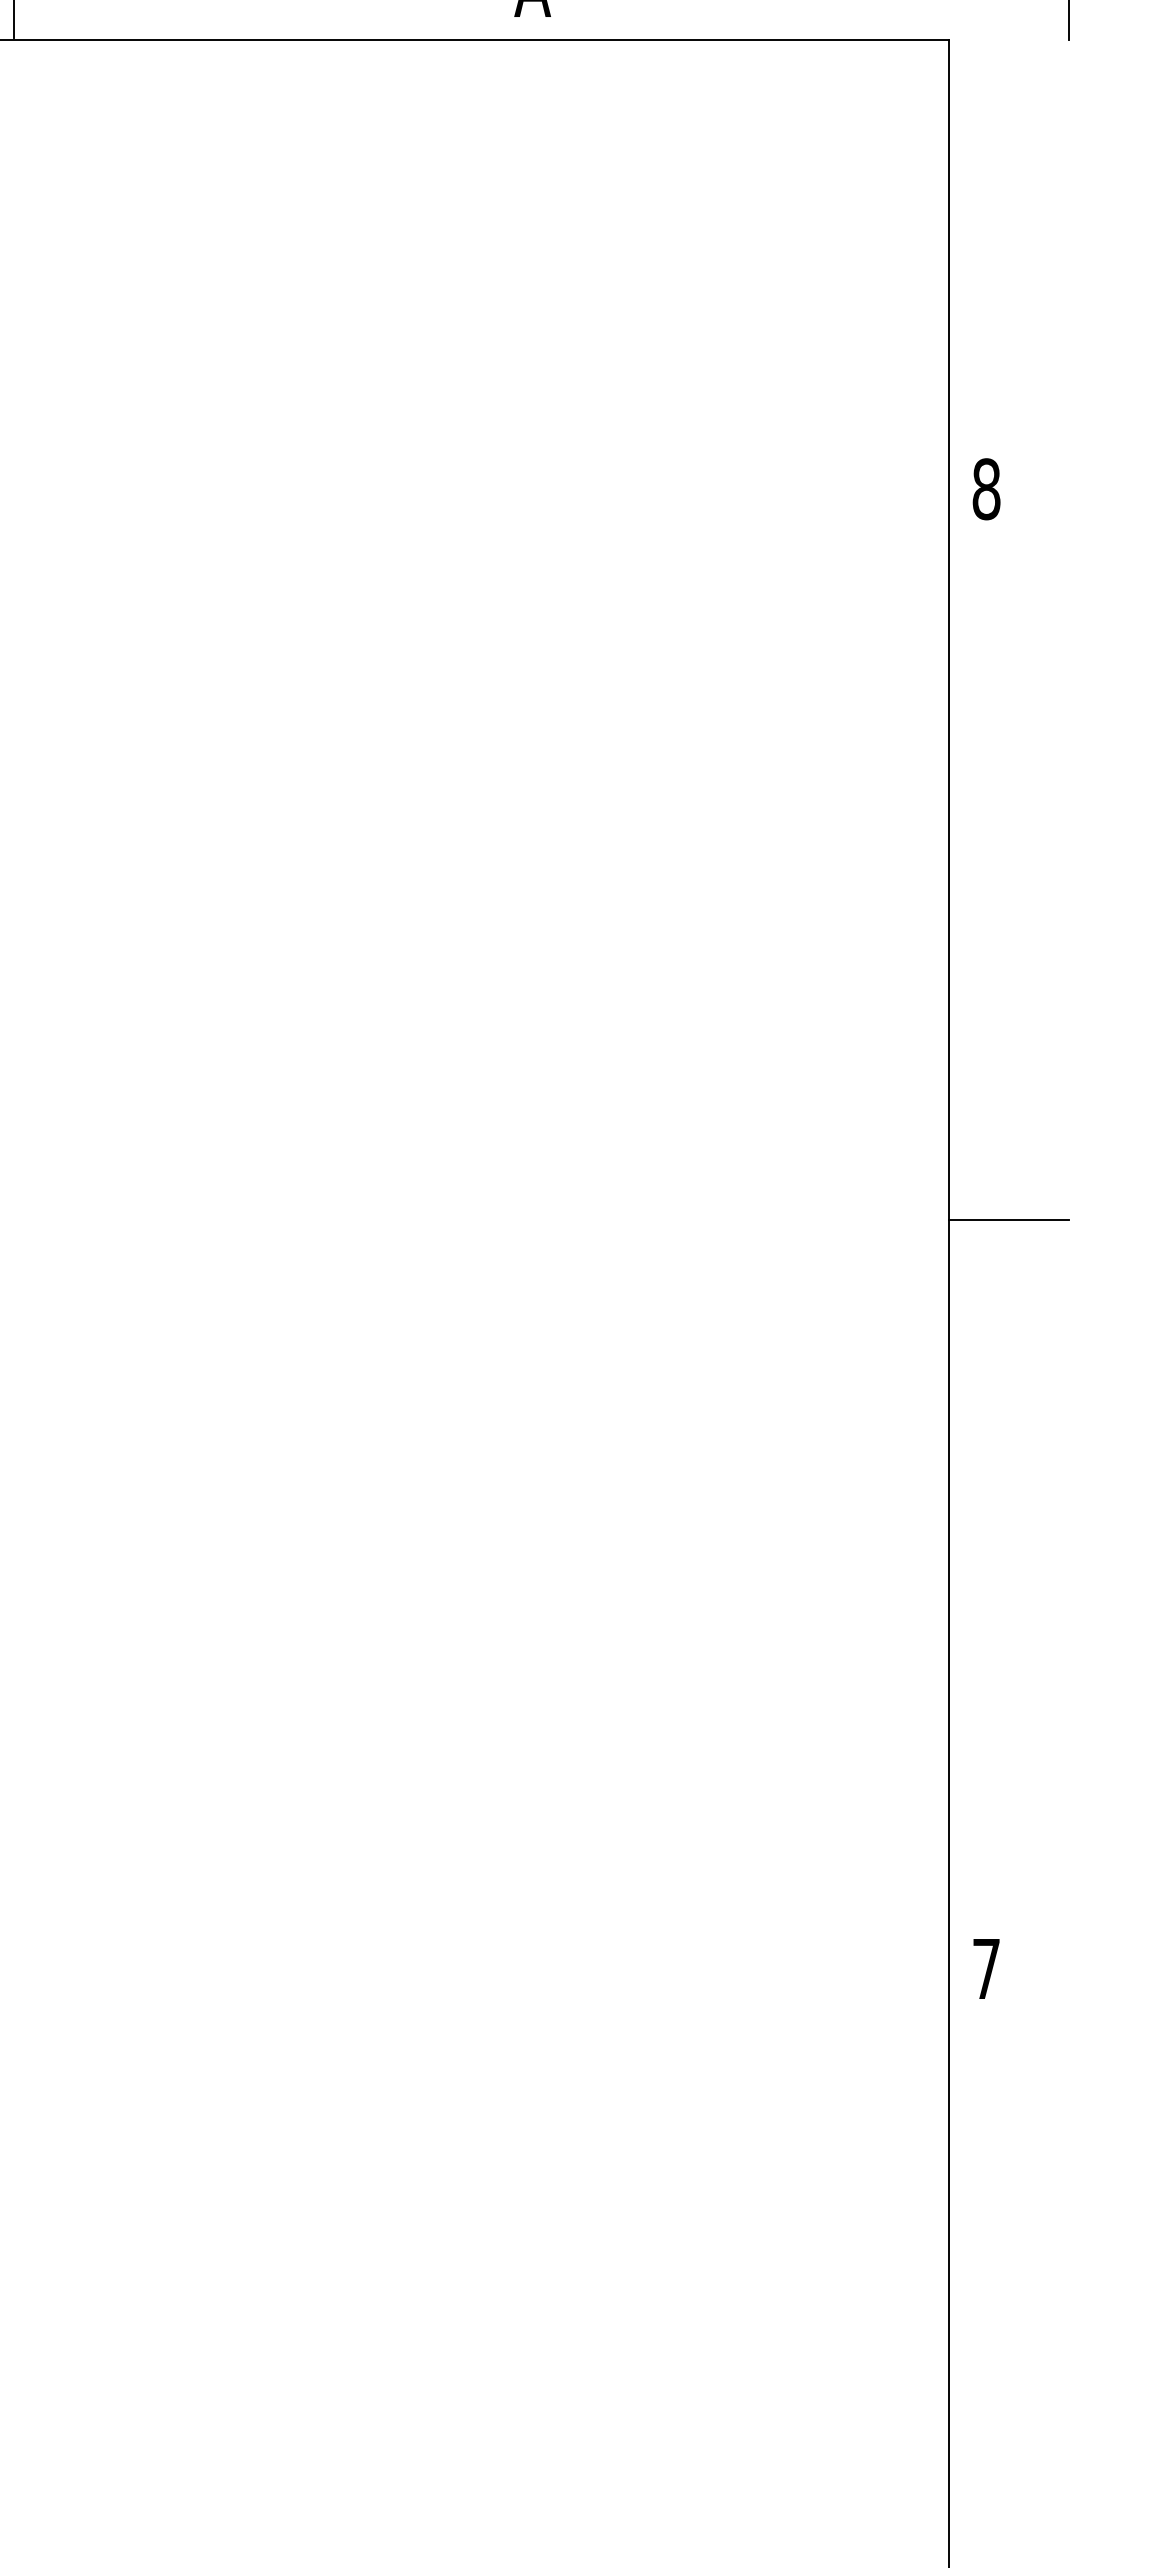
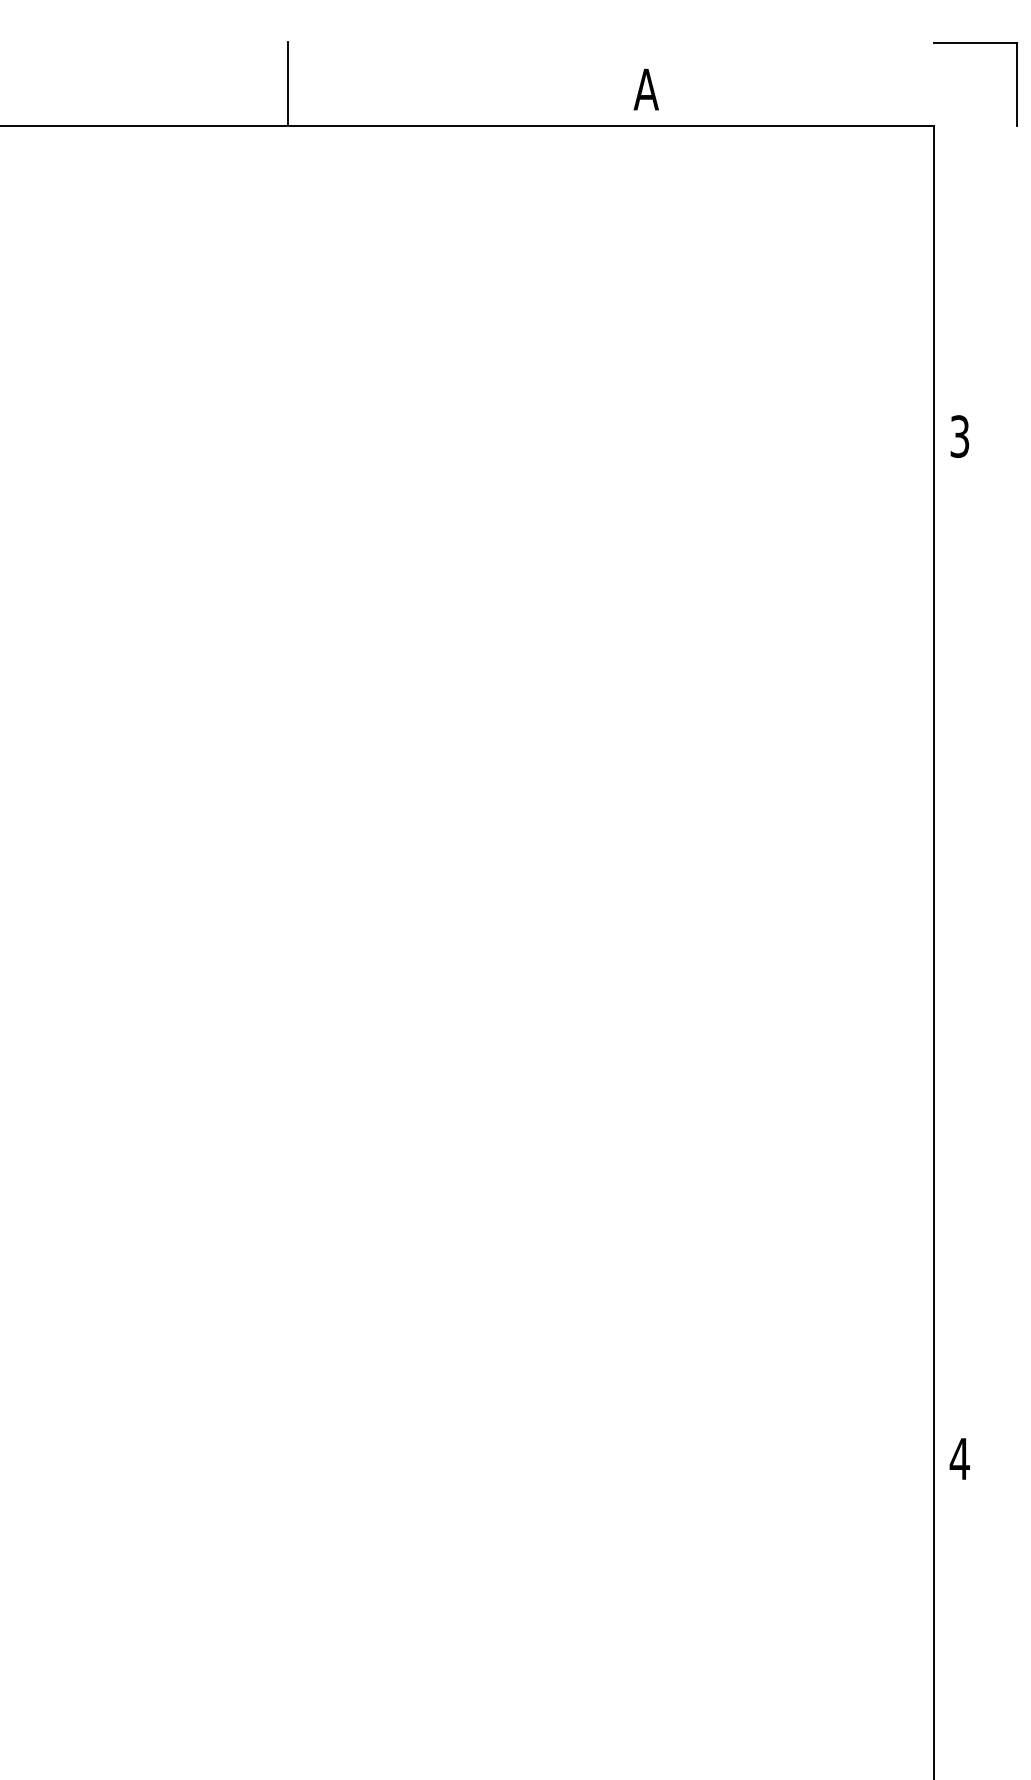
text: (985, 489) -> (959, 436), 8 -> 3
line: (1007, 1219) -> (974, 941), removed
text: (985, 1968) -> (959, 1458), 7 -> 4

